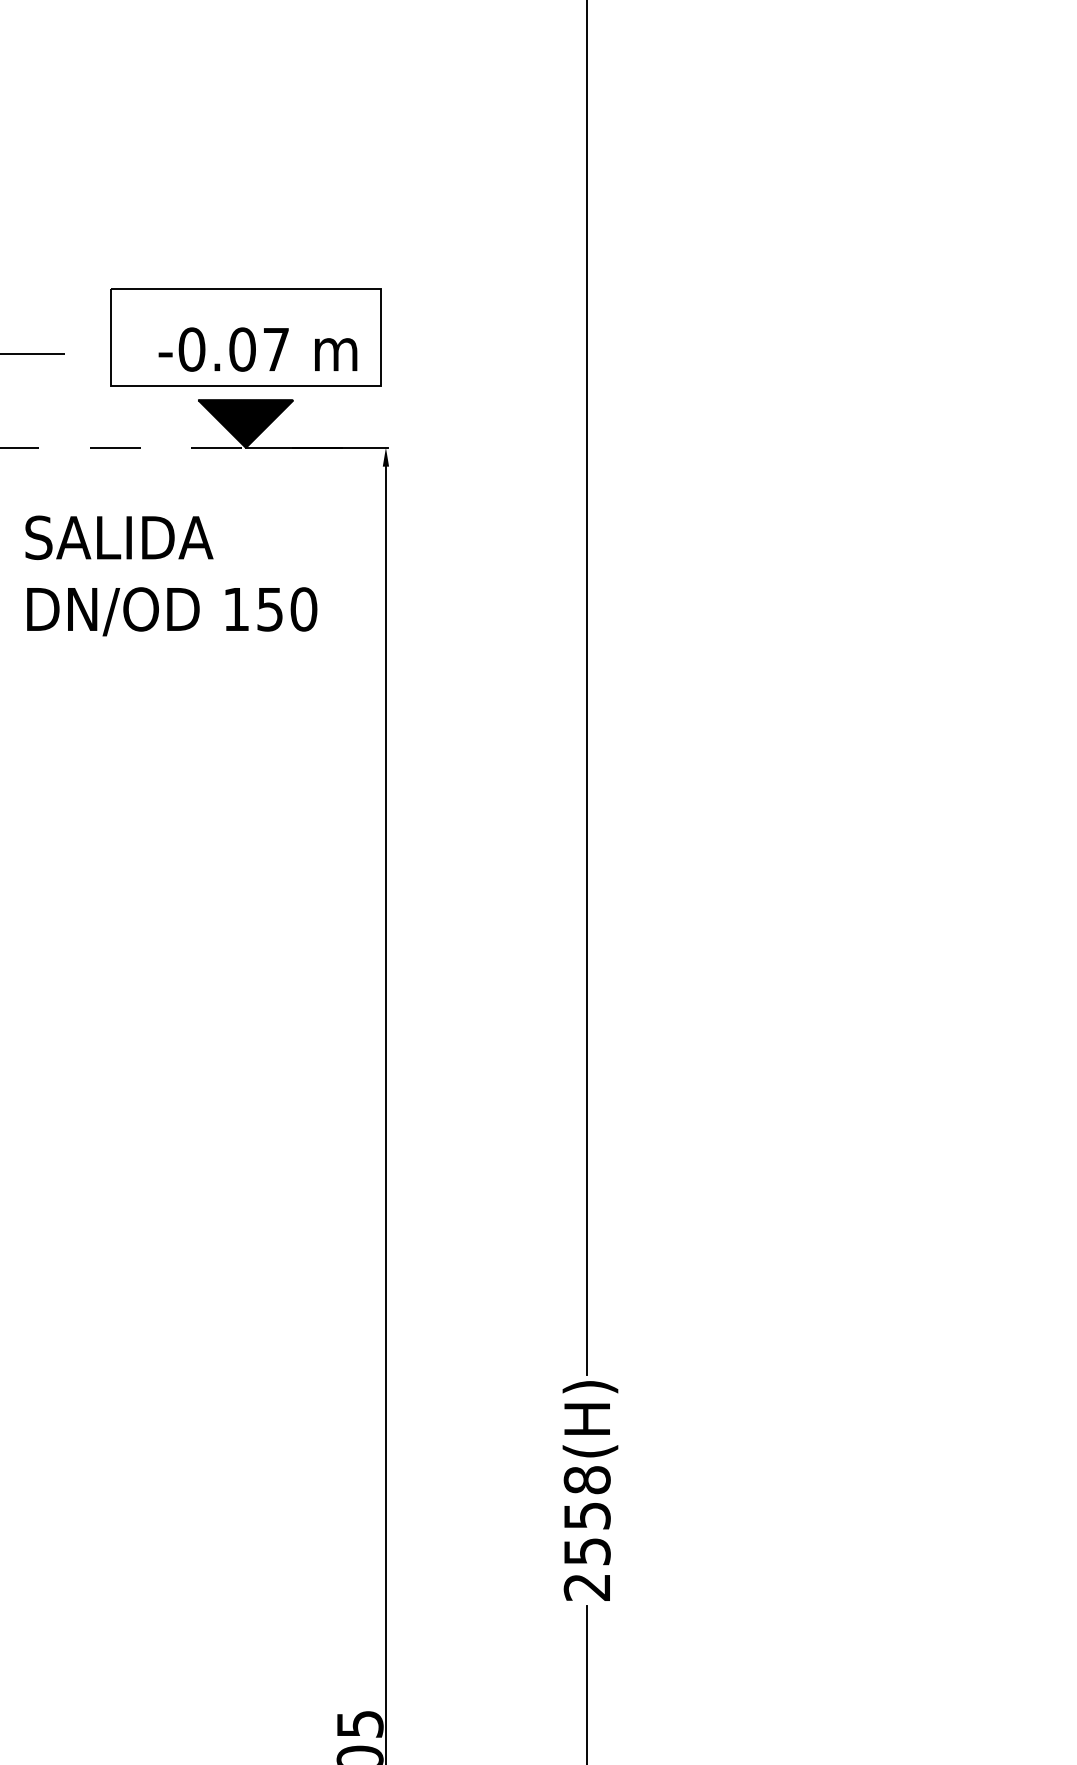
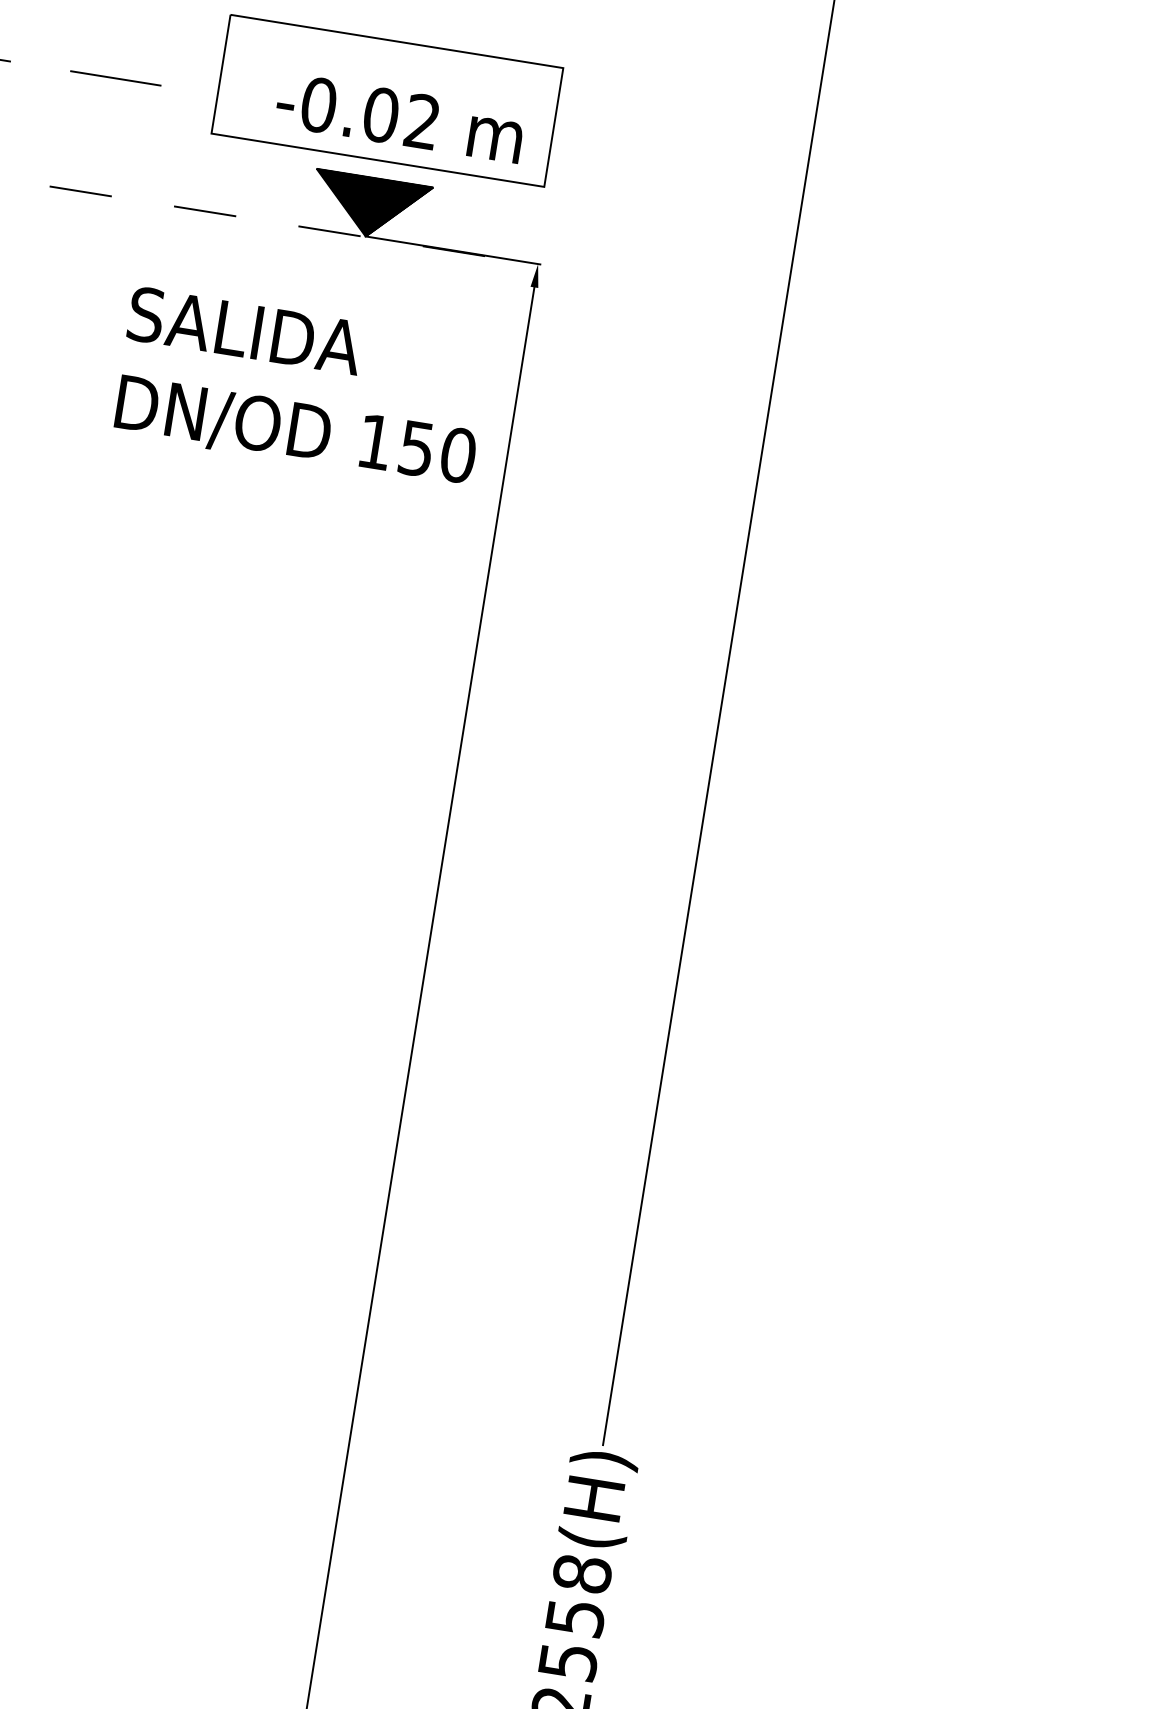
text: (275, 349) -> (421, 121), -0.07 -> -0.02
text: (171, 575) -> (302, 387), moved

